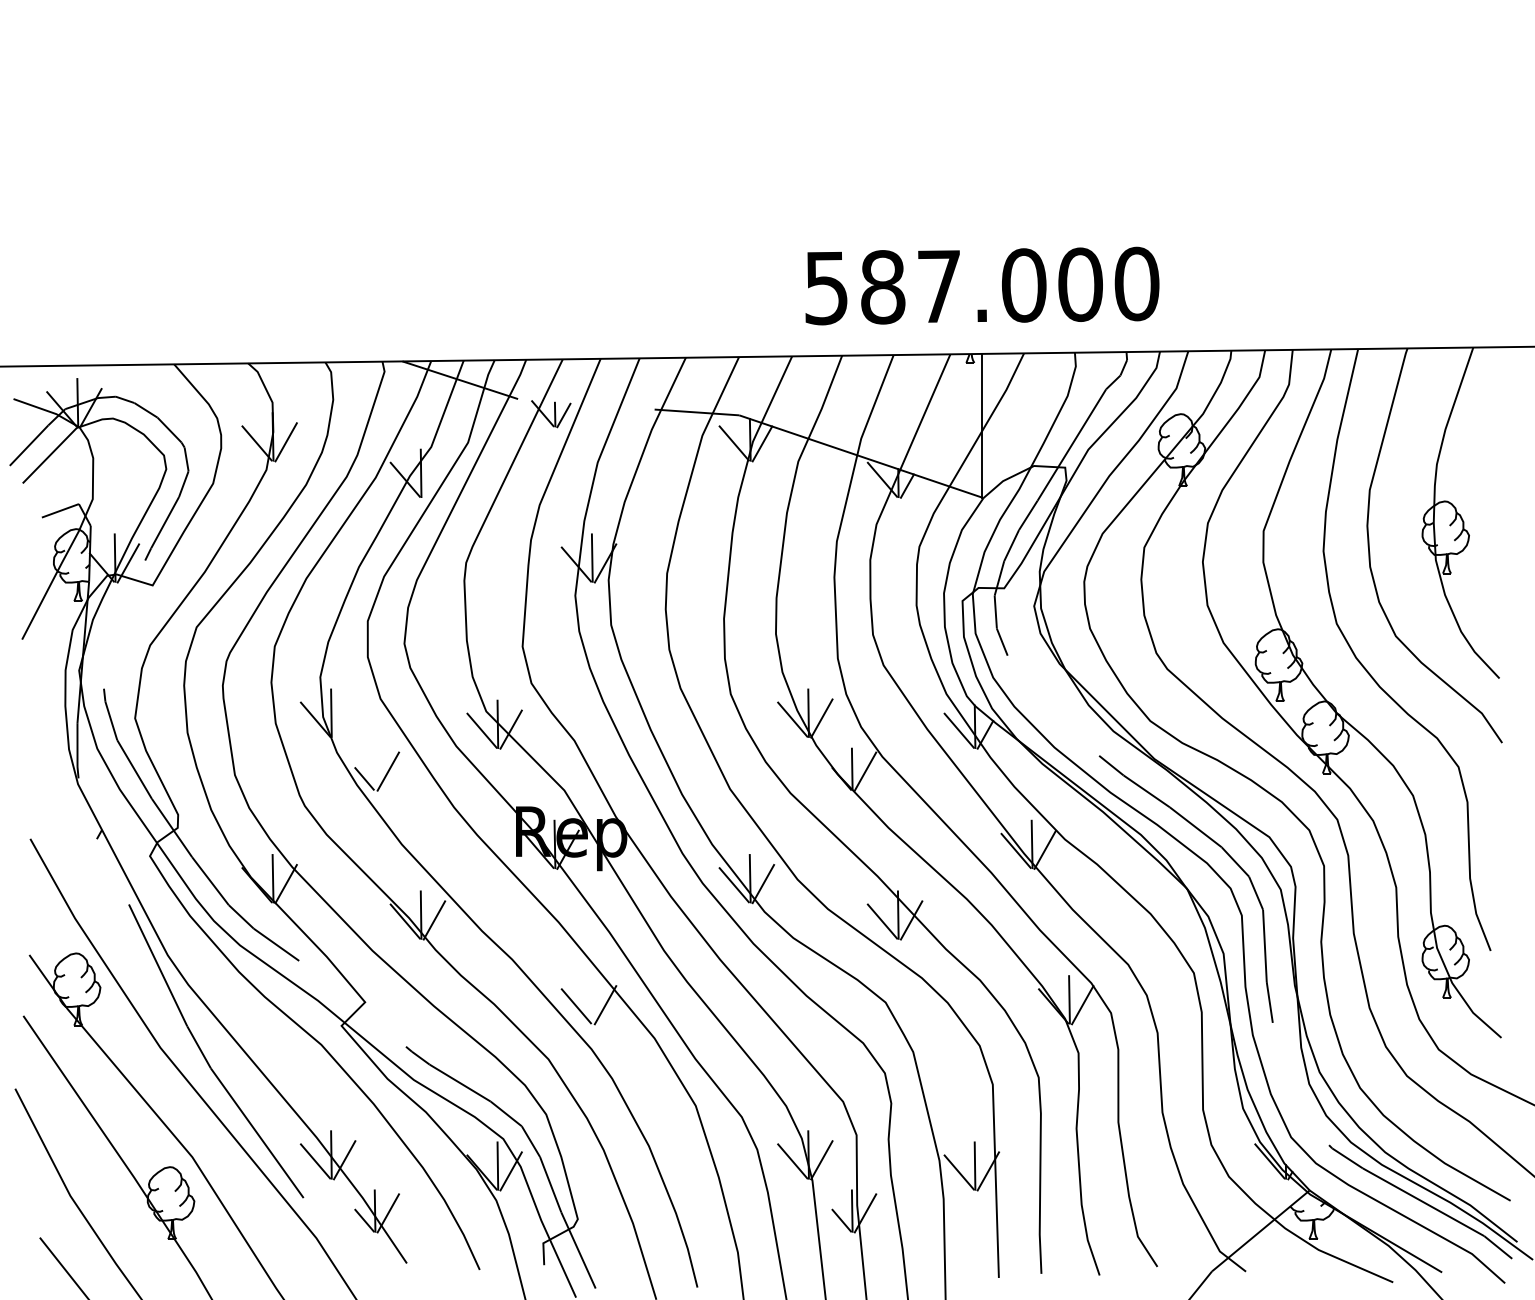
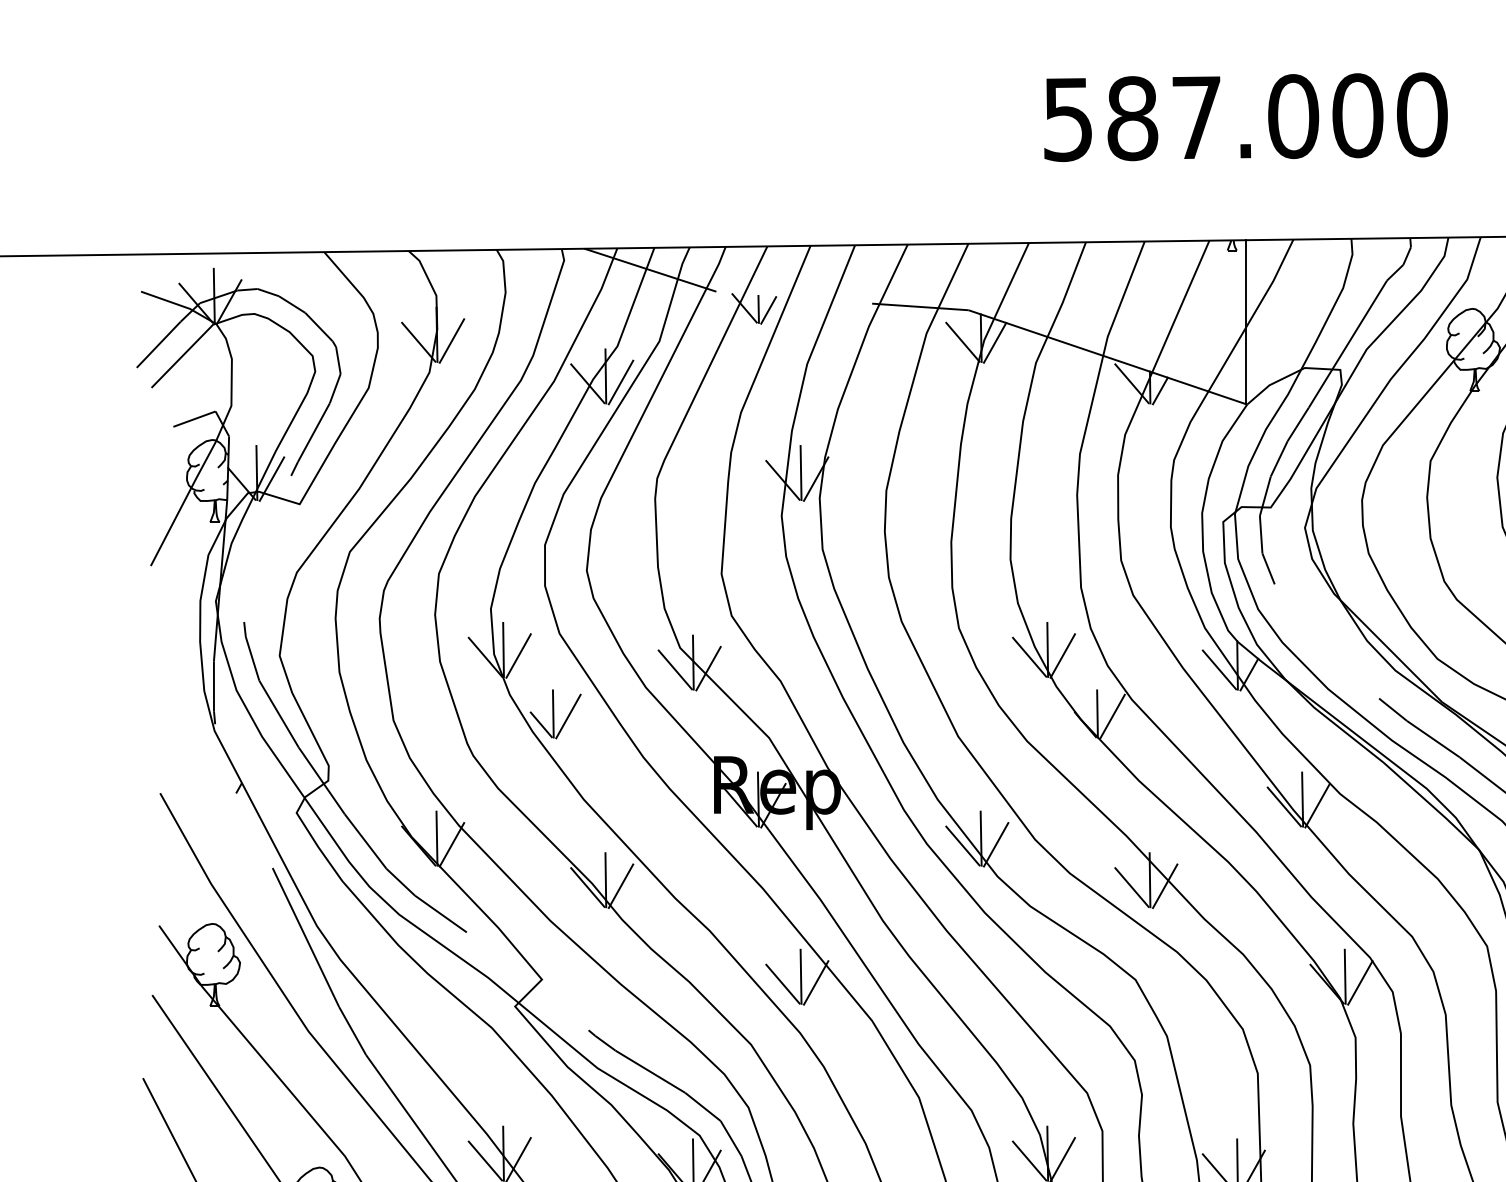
text: (982, 285) -> (1246, 116), moved
line: (434, 478) -> (621, 382), added
line: (344, 718) -> (518, 655), added
line: (374, 768) -> (552, 712), added
line: (591, 999) -> (800, 976), added

